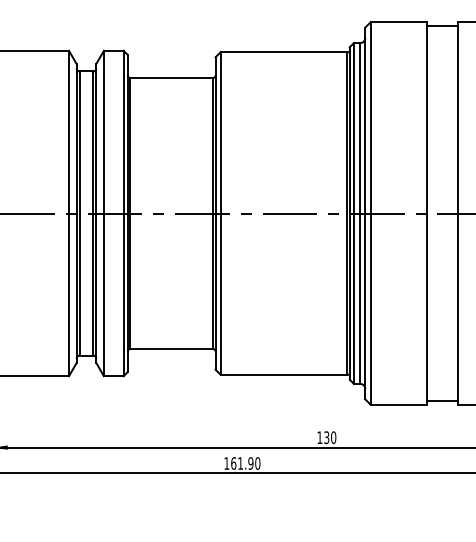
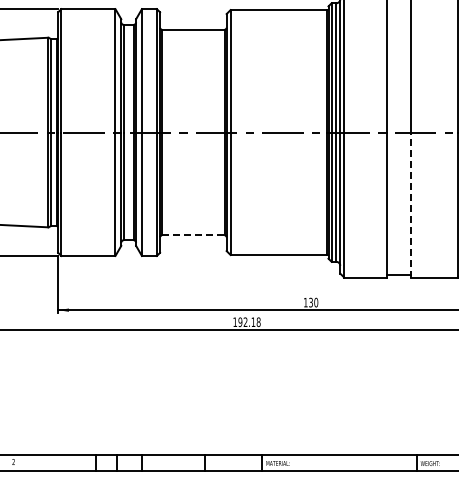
line: (457, 308) -> (410, 204), solid -> dashed
line: (171, 349) -> (193, 235), solid -> dashed
text: (245, 462) -> (249, 321), 161.90 -> 192.18

